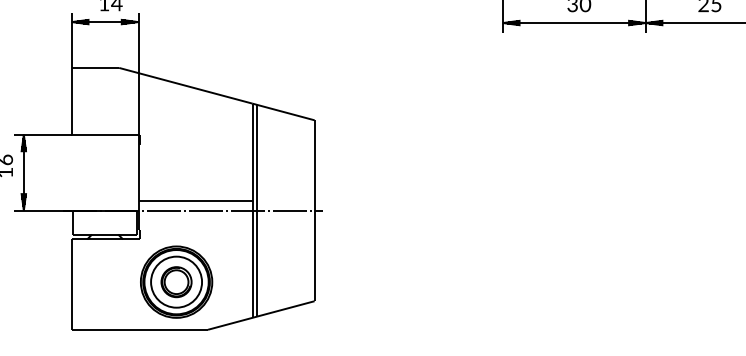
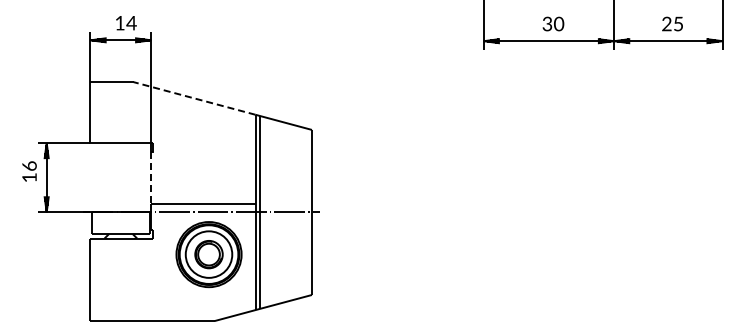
line: (185, 85) -> (194, 98), solid -> dashed
line: (138, 173) -> (151, 178), solid -> dashed
part: (175, 282) -> (208, 254), moved

